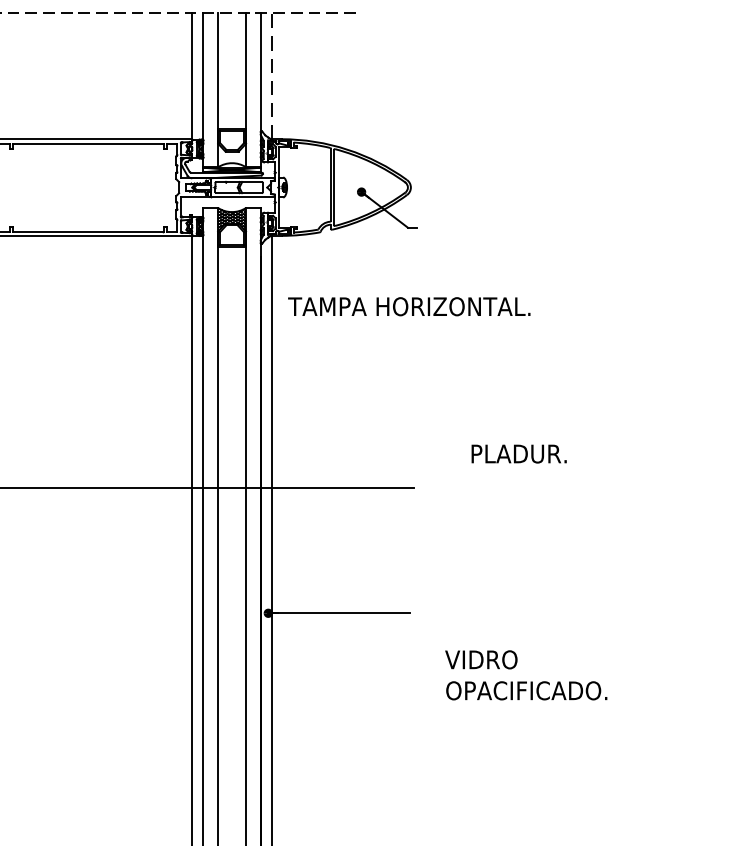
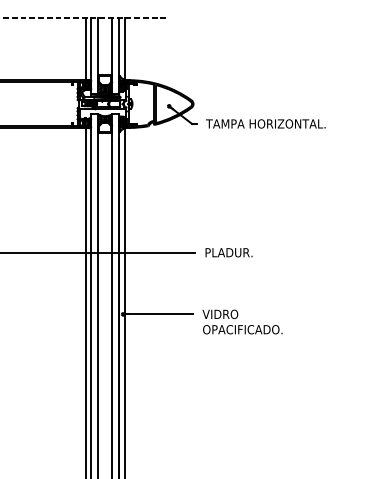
line: (271, 75) -> (124, 48), dashed -> solid
hatch: (232, 153) -> (105, 87), added
text: (408, 305) -> (265, 123), moved
text: (518, 453) -> (228, 252), moved
text: (526, 674) -> (242, 321), moved

